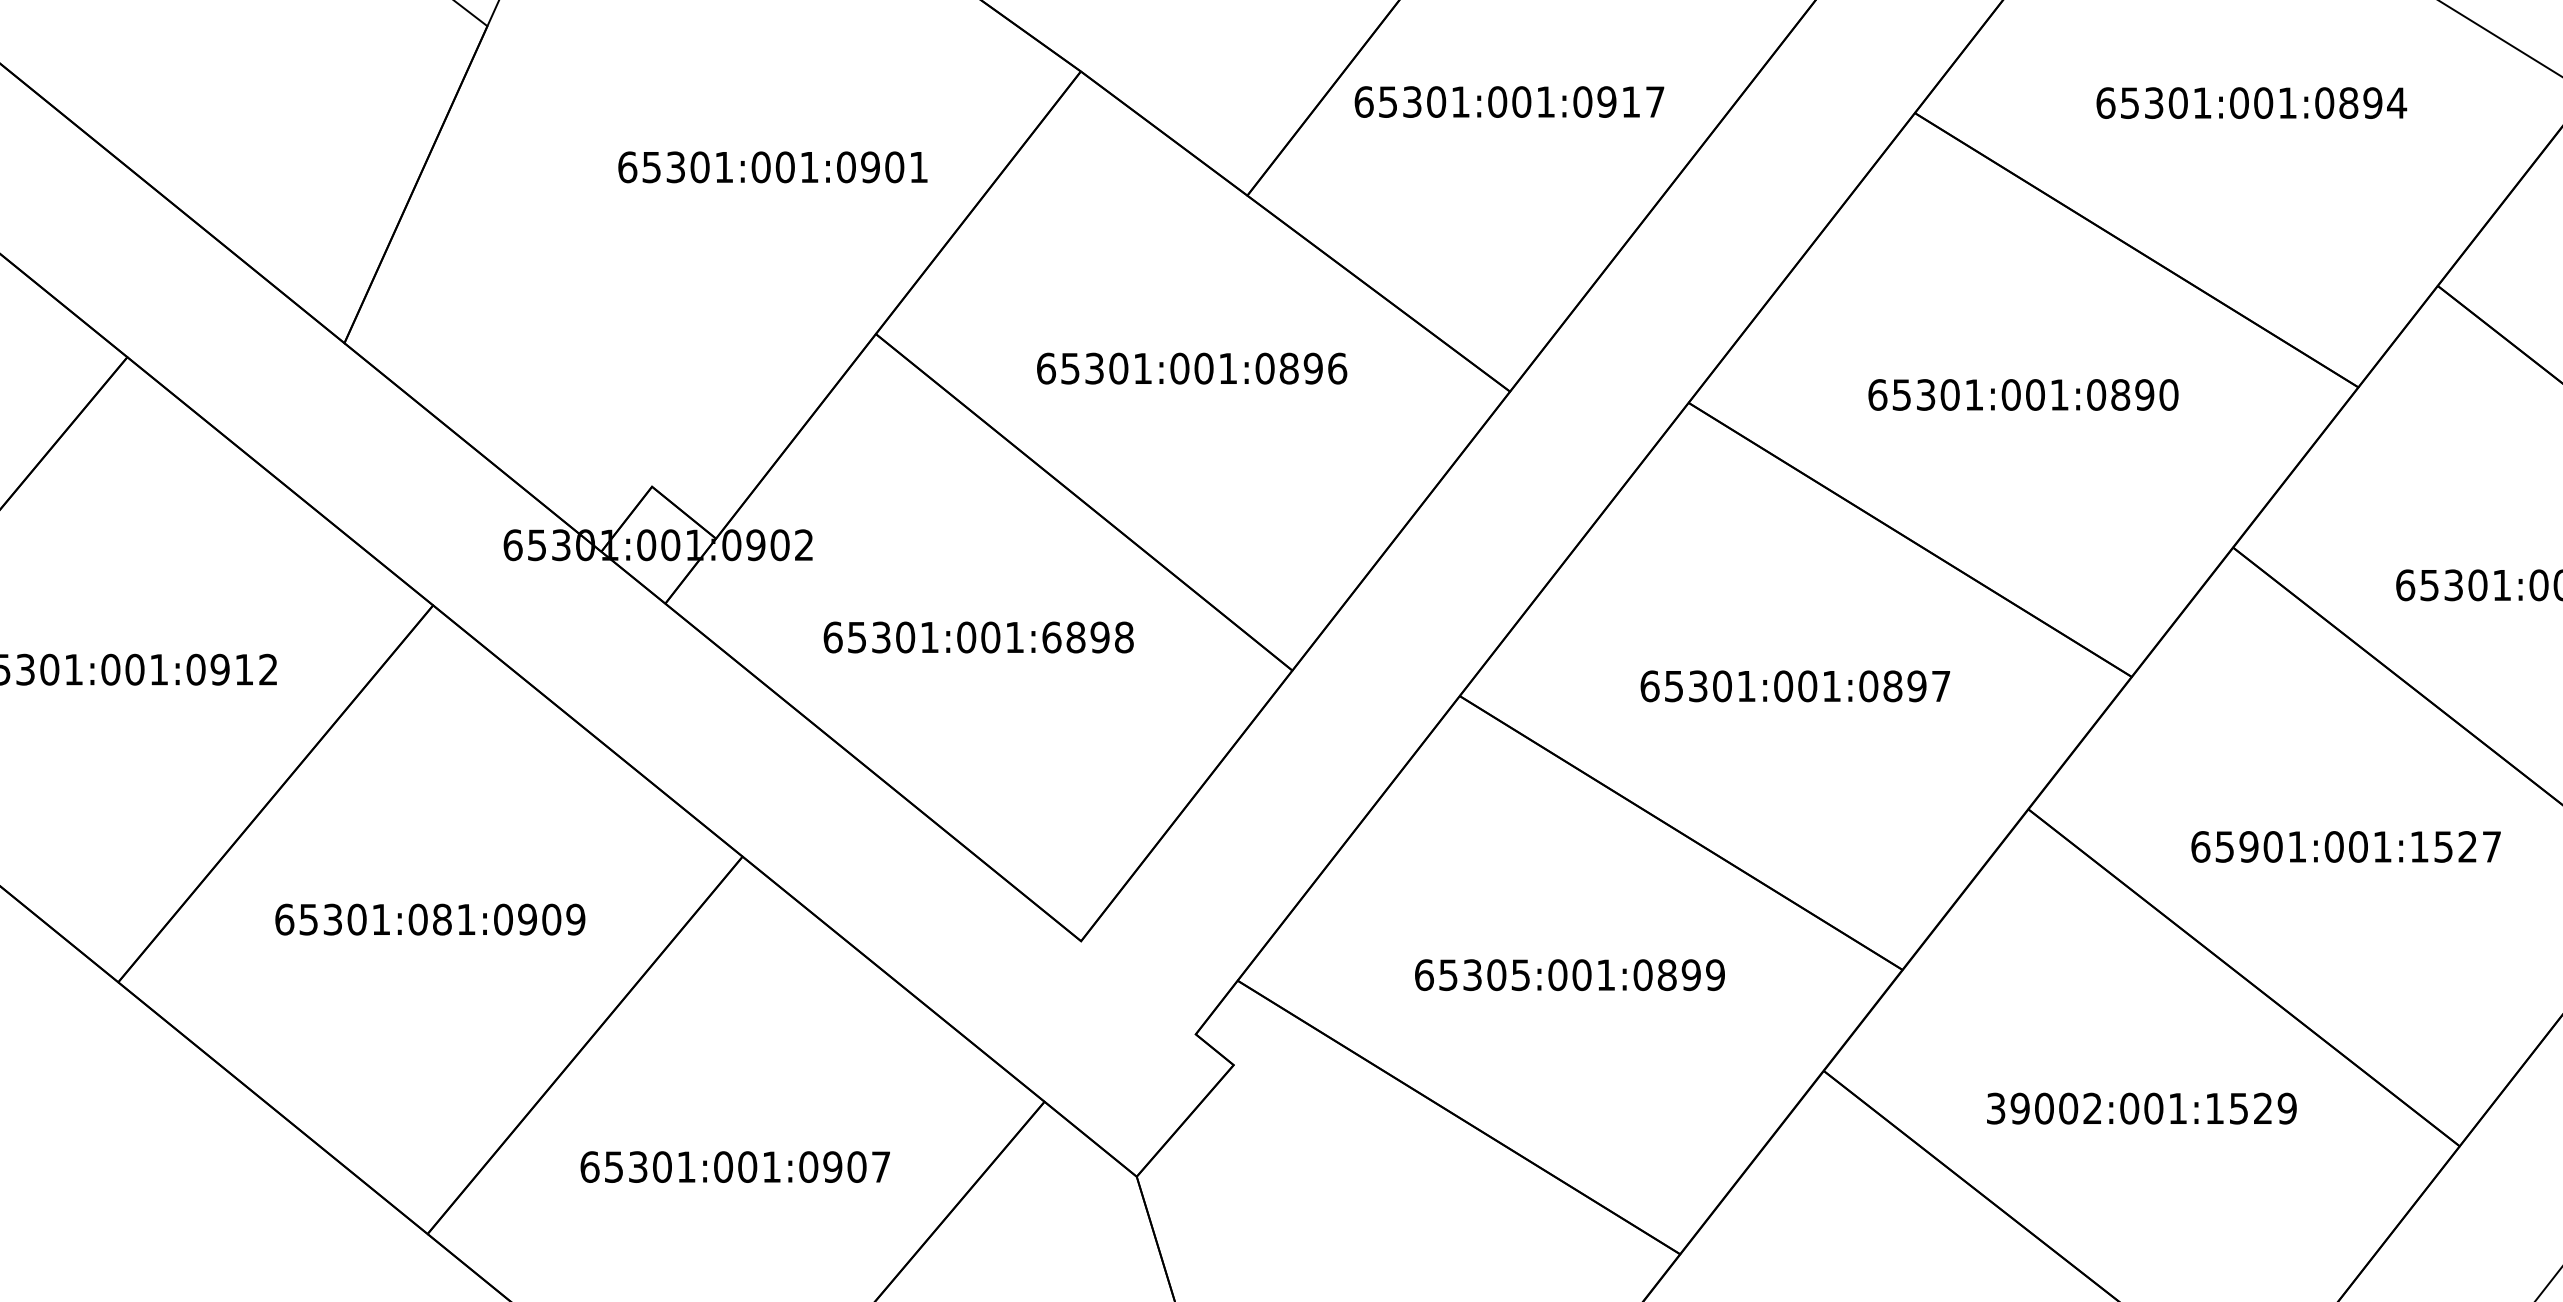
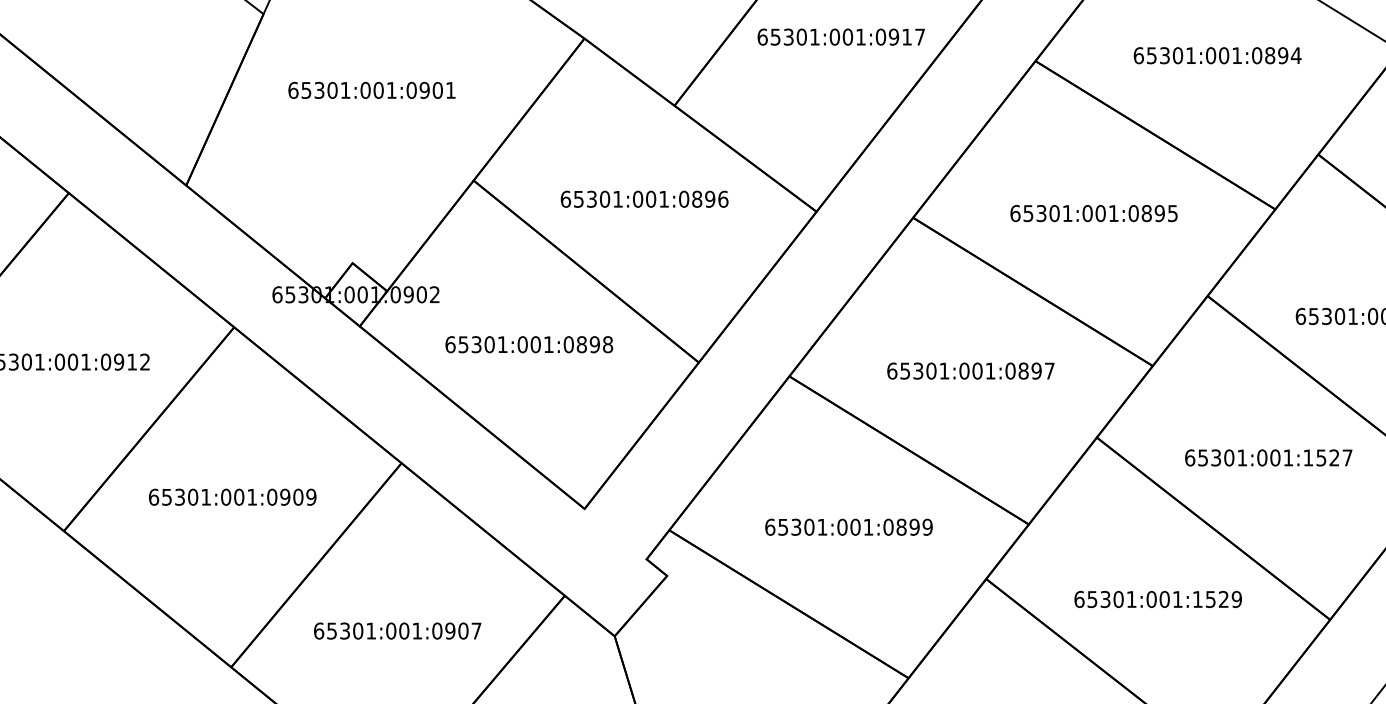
text: (1508, 100) -> (840, 36), moved
text: (772, 165) -> (371, 89), moved
text: (2168, 394) -> (1172, 213), 65301:001:0890 -> 65301:001:0895
text: (1051, 637) -> (568, 344), 65301:001:6898 -> 65301:001:0898
text: (2249, 846) -> (1216, 457), 65901:001:1527 -> 65301:001:1527
text: (442, 920) -> (239, 497), 65301:081:0909 -> 65301:001:0909
text: (1520, 975) -> (822, 527), 65305:001:0899 -> 65301:001:0899
text: (2044, 1108) -> (1105, 599), 39002:001:1529 -> 65301:001:1529

